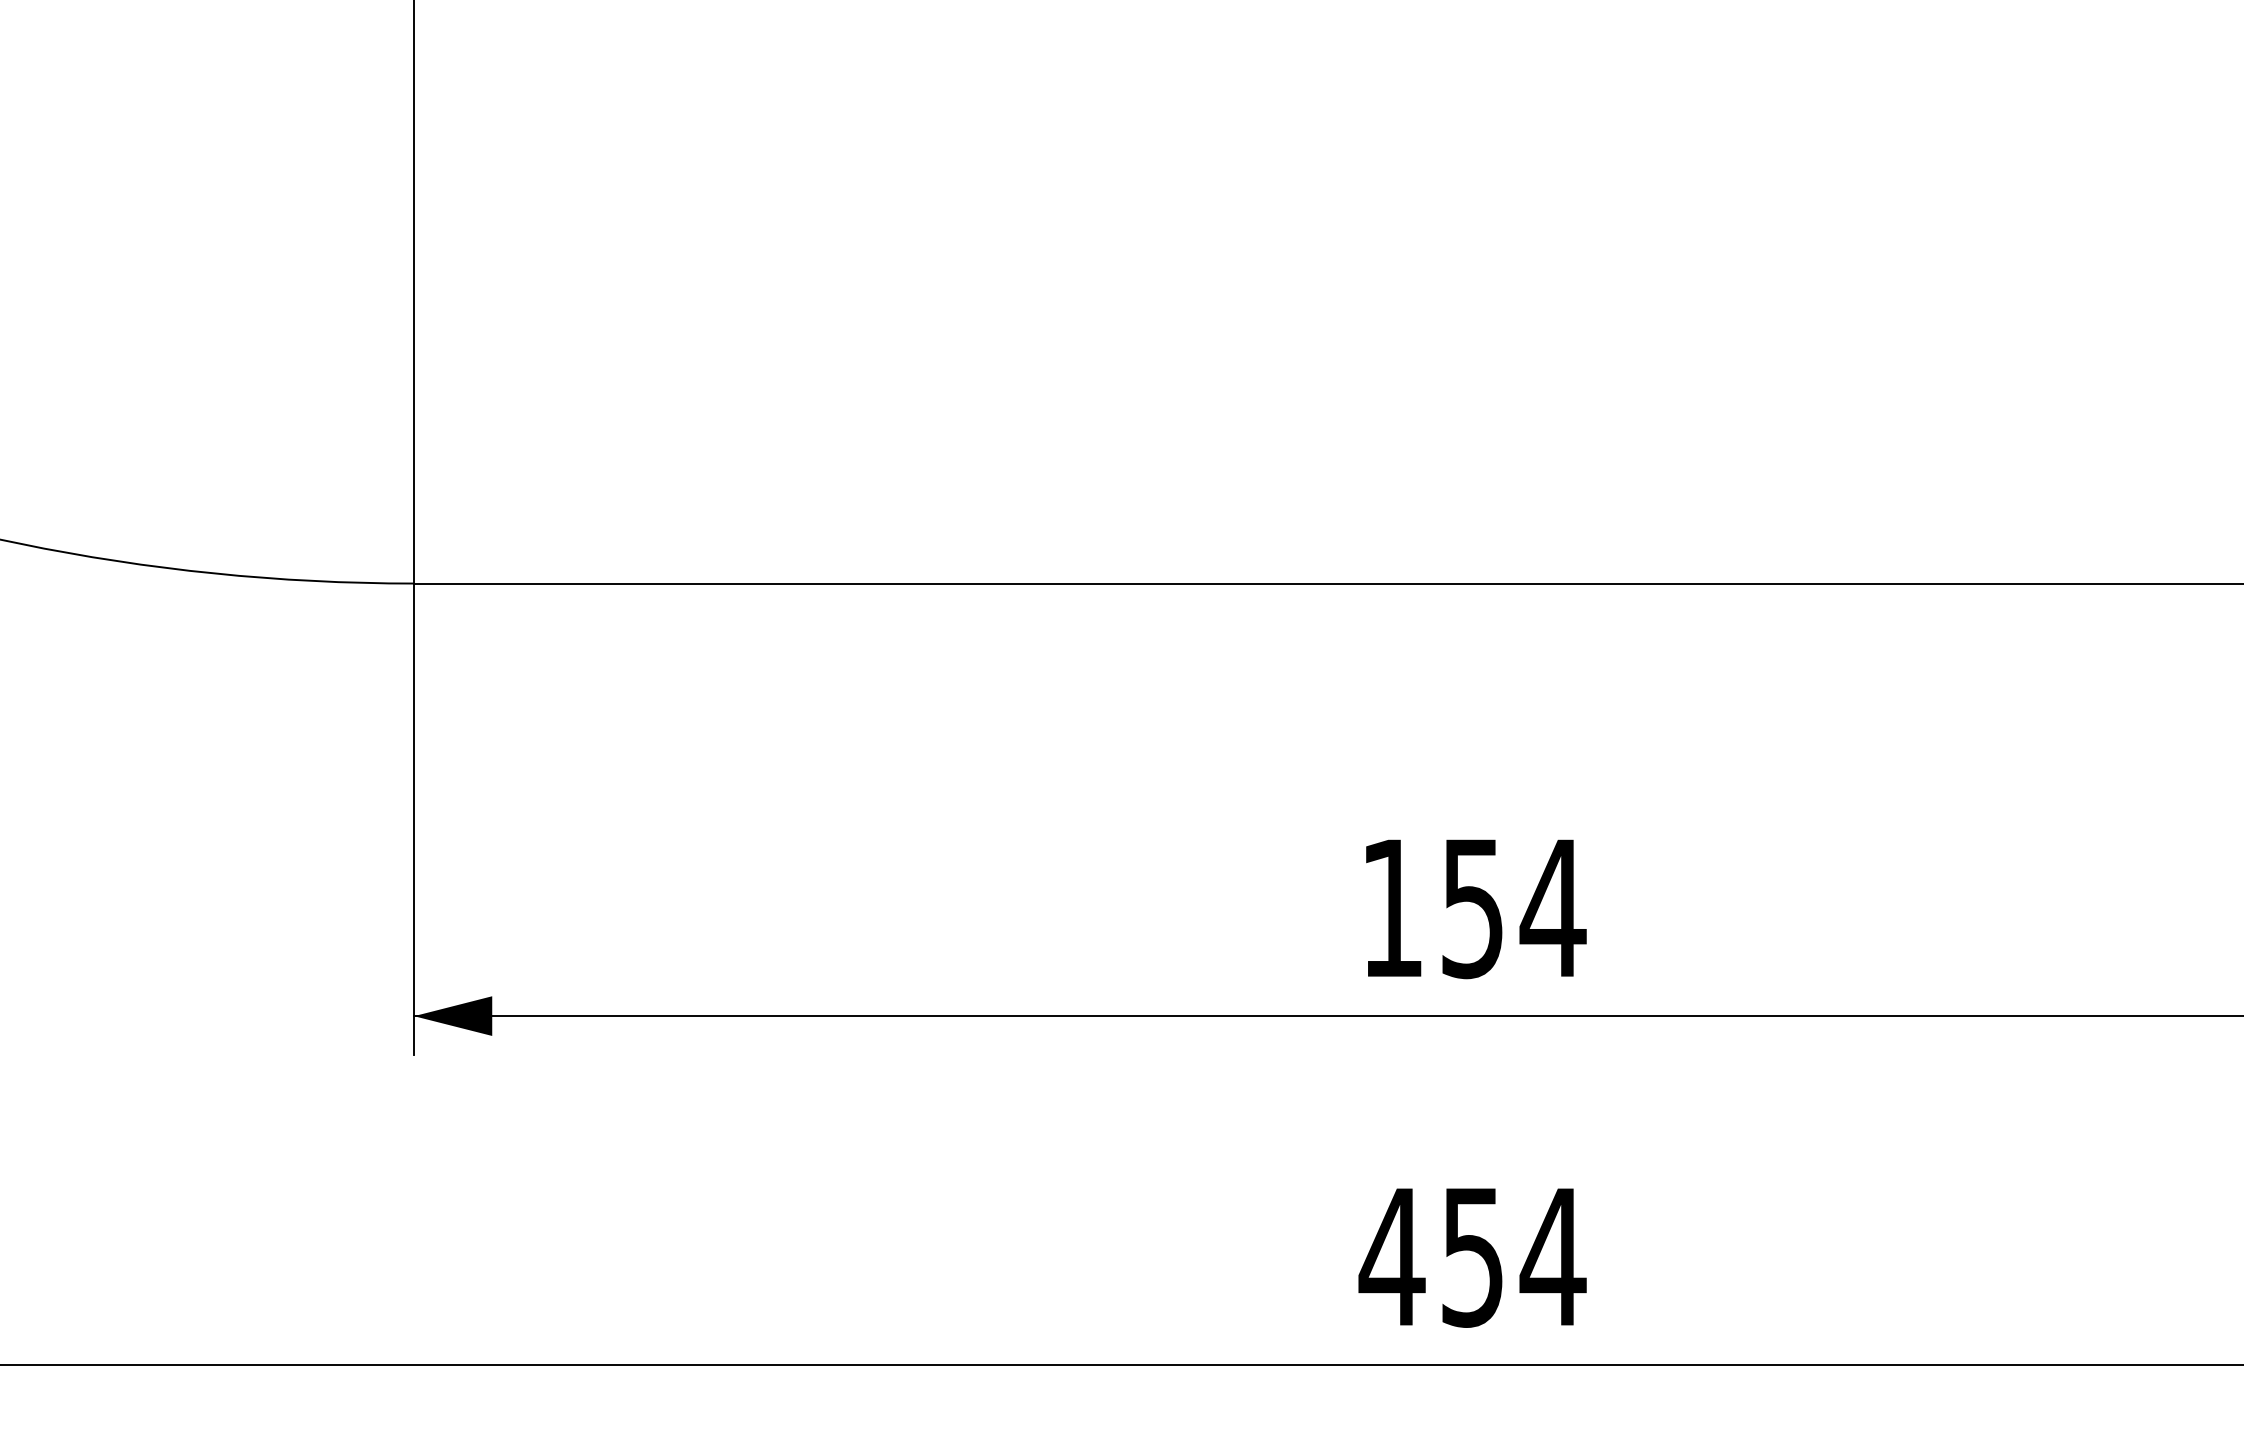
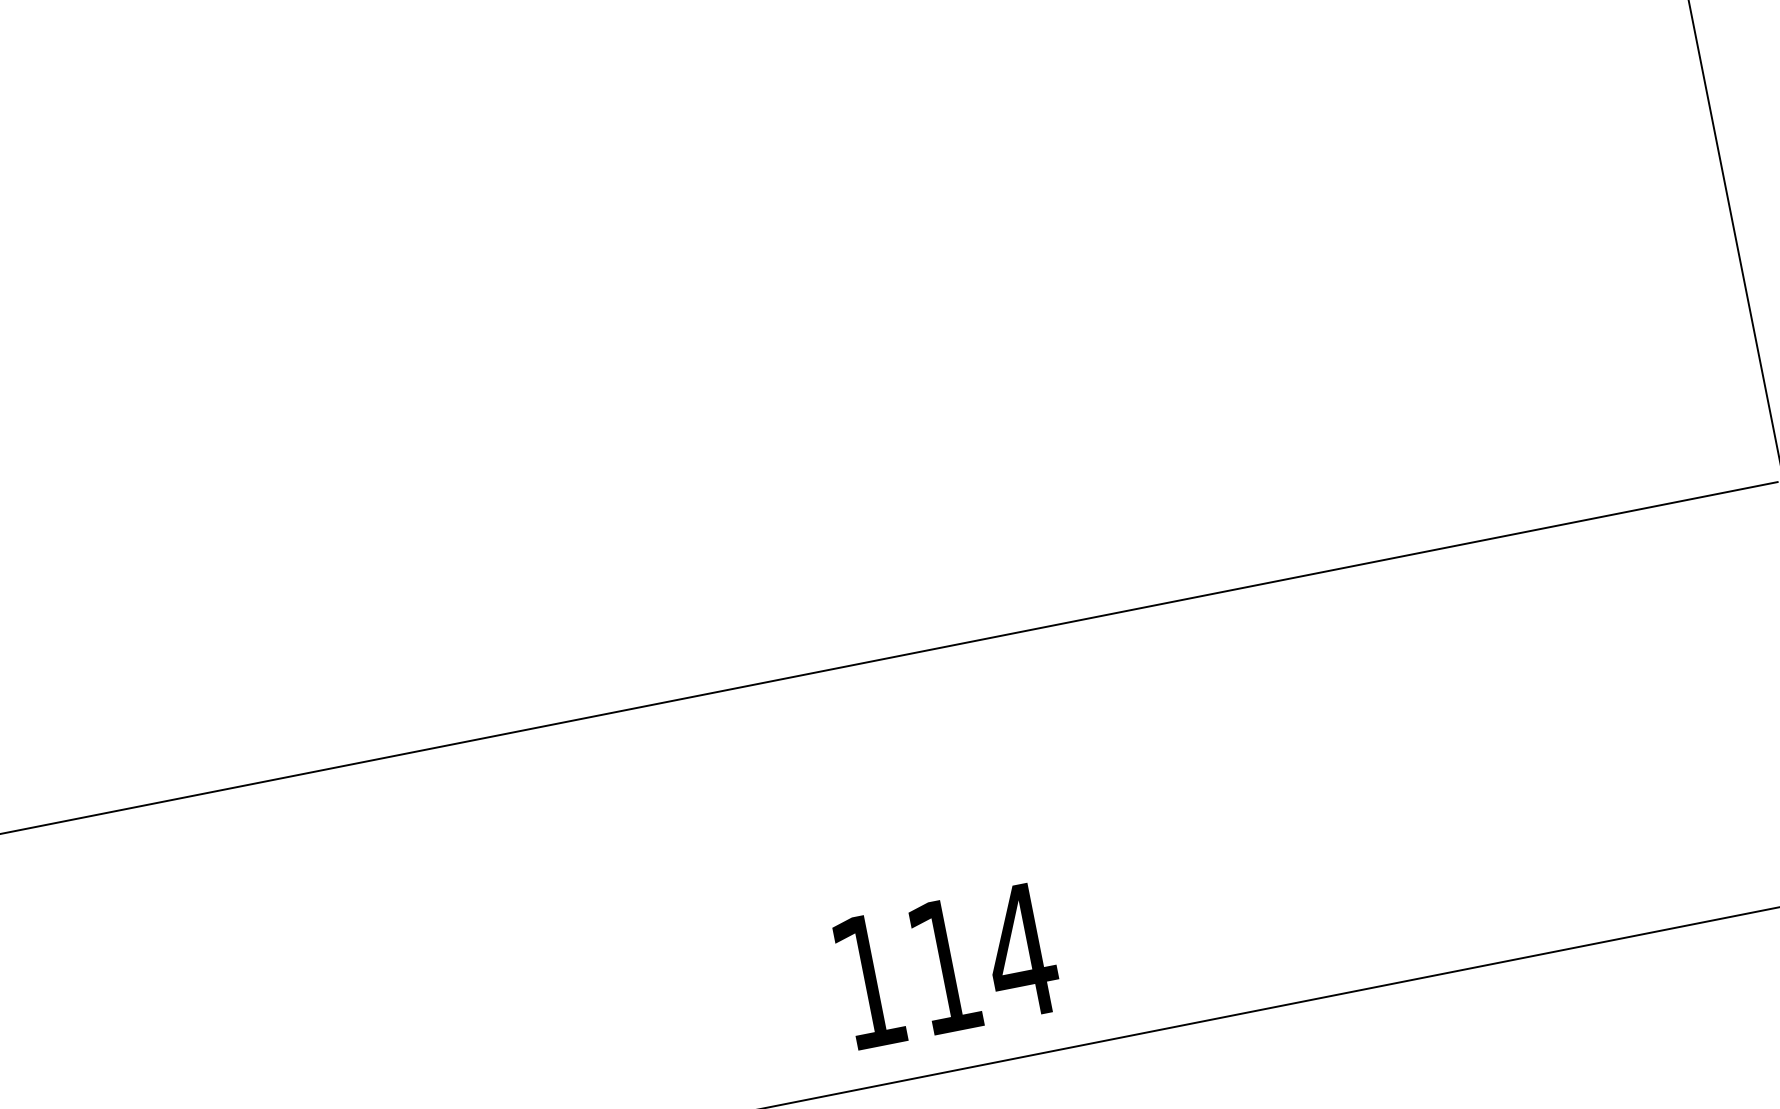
text: (1472, 909) -> (944, 967), 154 -> 114

